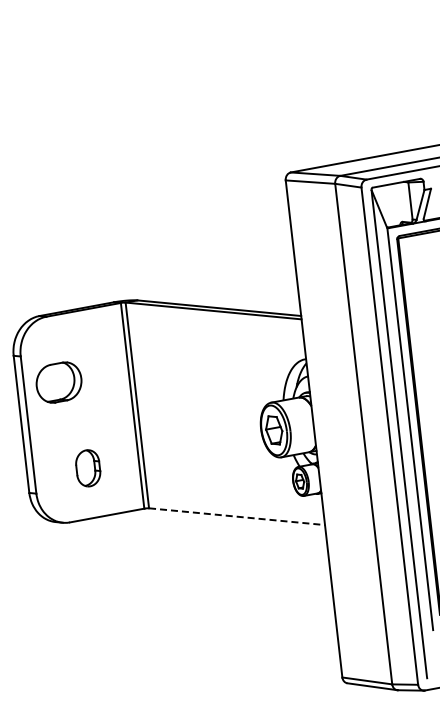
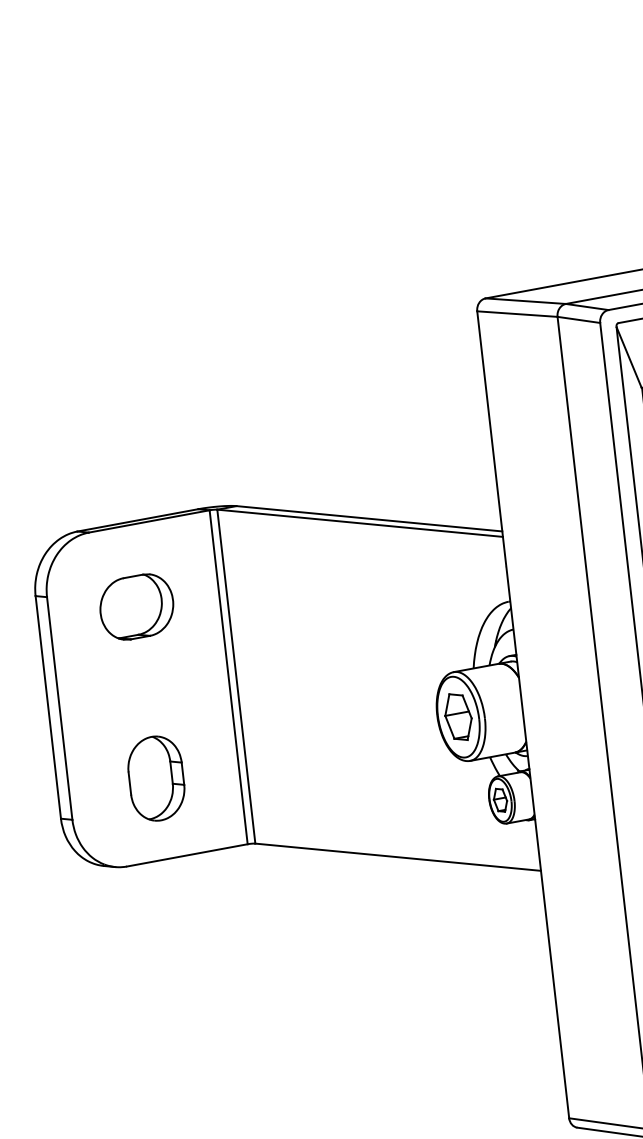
part: (58, 382) -> (135, 606), moved
part: (88, 468) -> (157, 778), size x1.43
line: (237, 516) -> (398, 856), dashed -> solid

